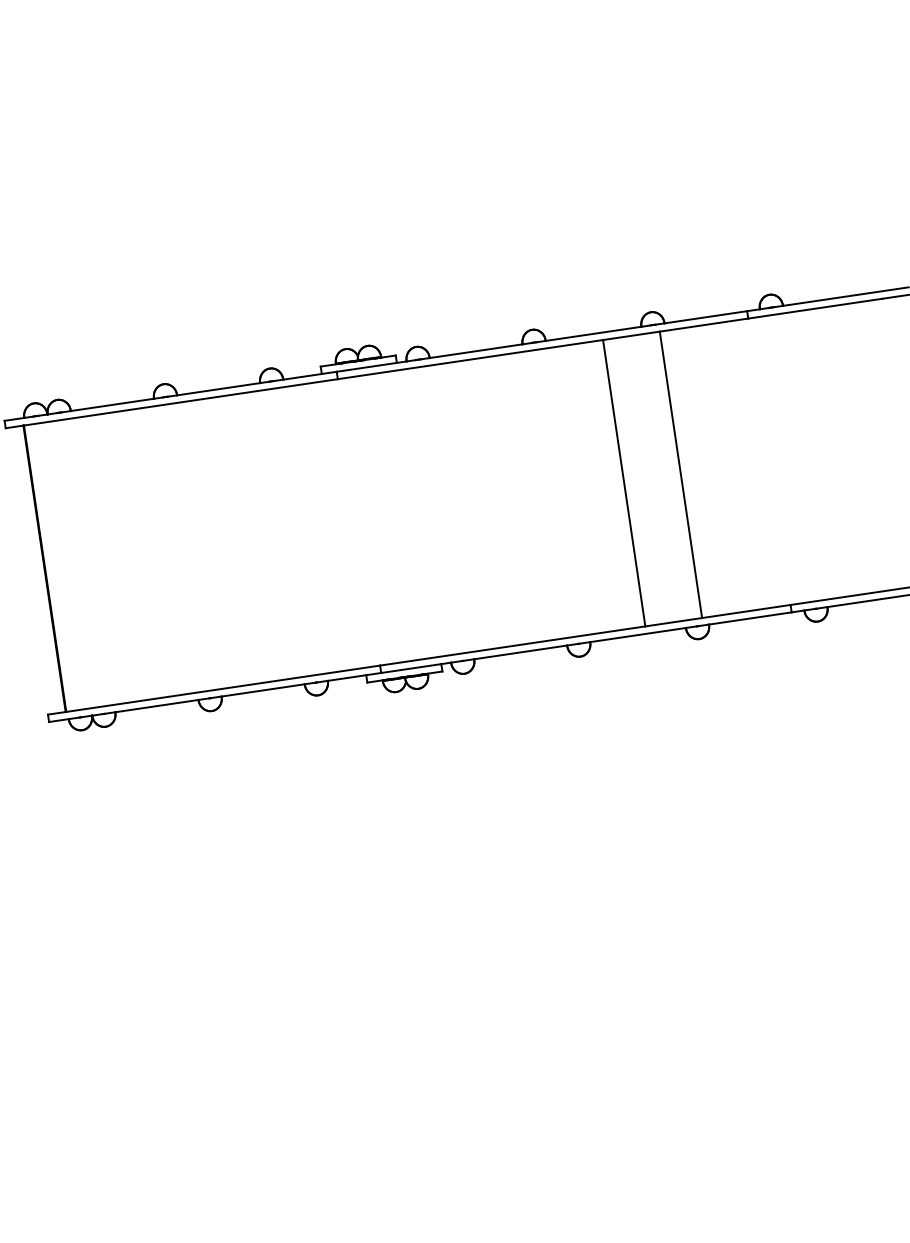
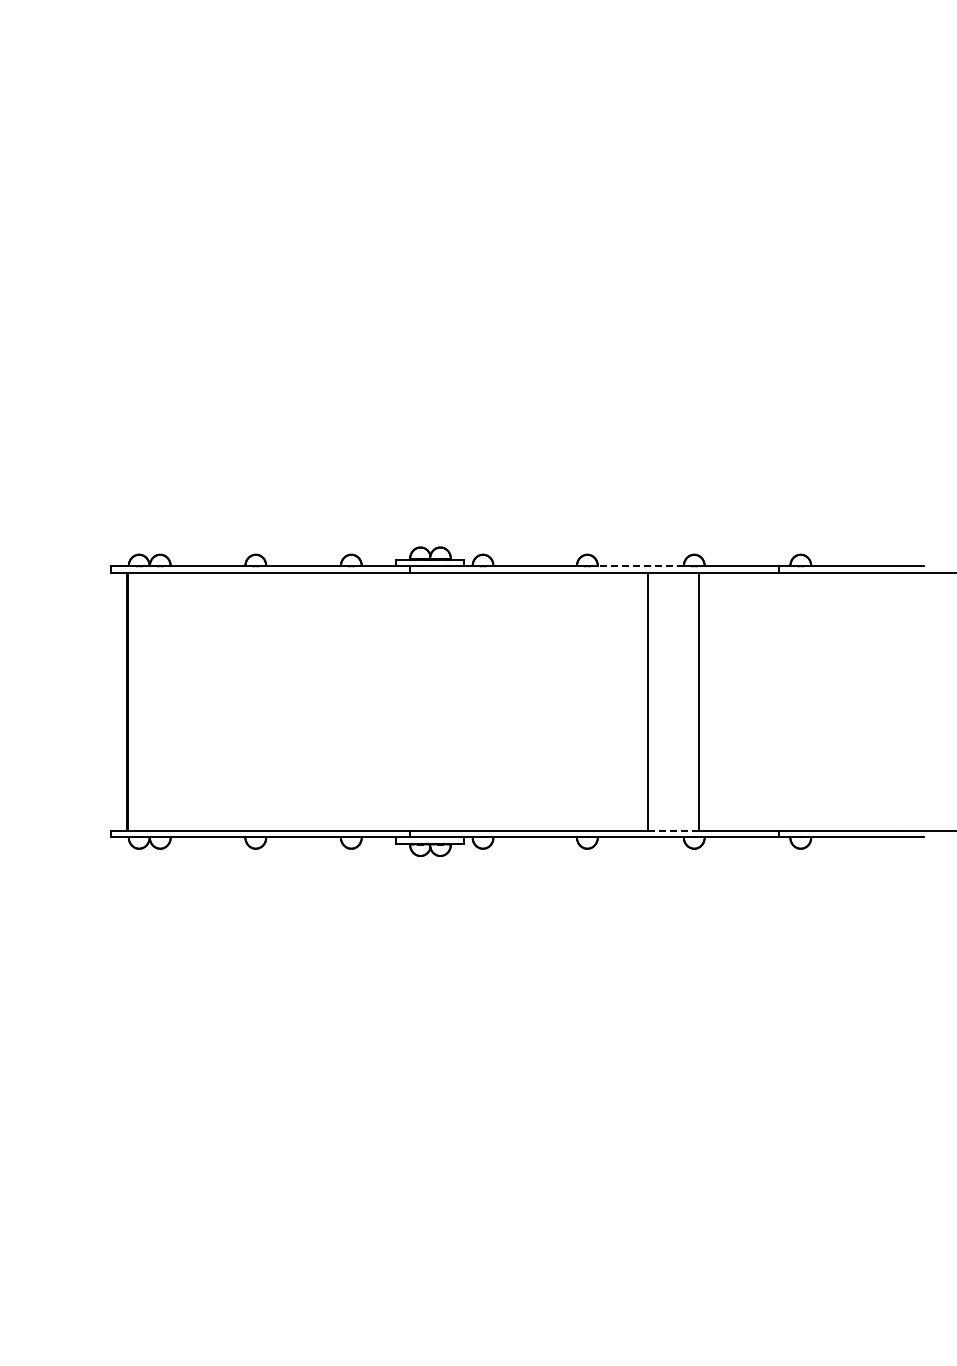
line: (593, 334) -> (640, 566), solid -> dashed
line: (673, 622) -> (673, 830), solid -> dashed

